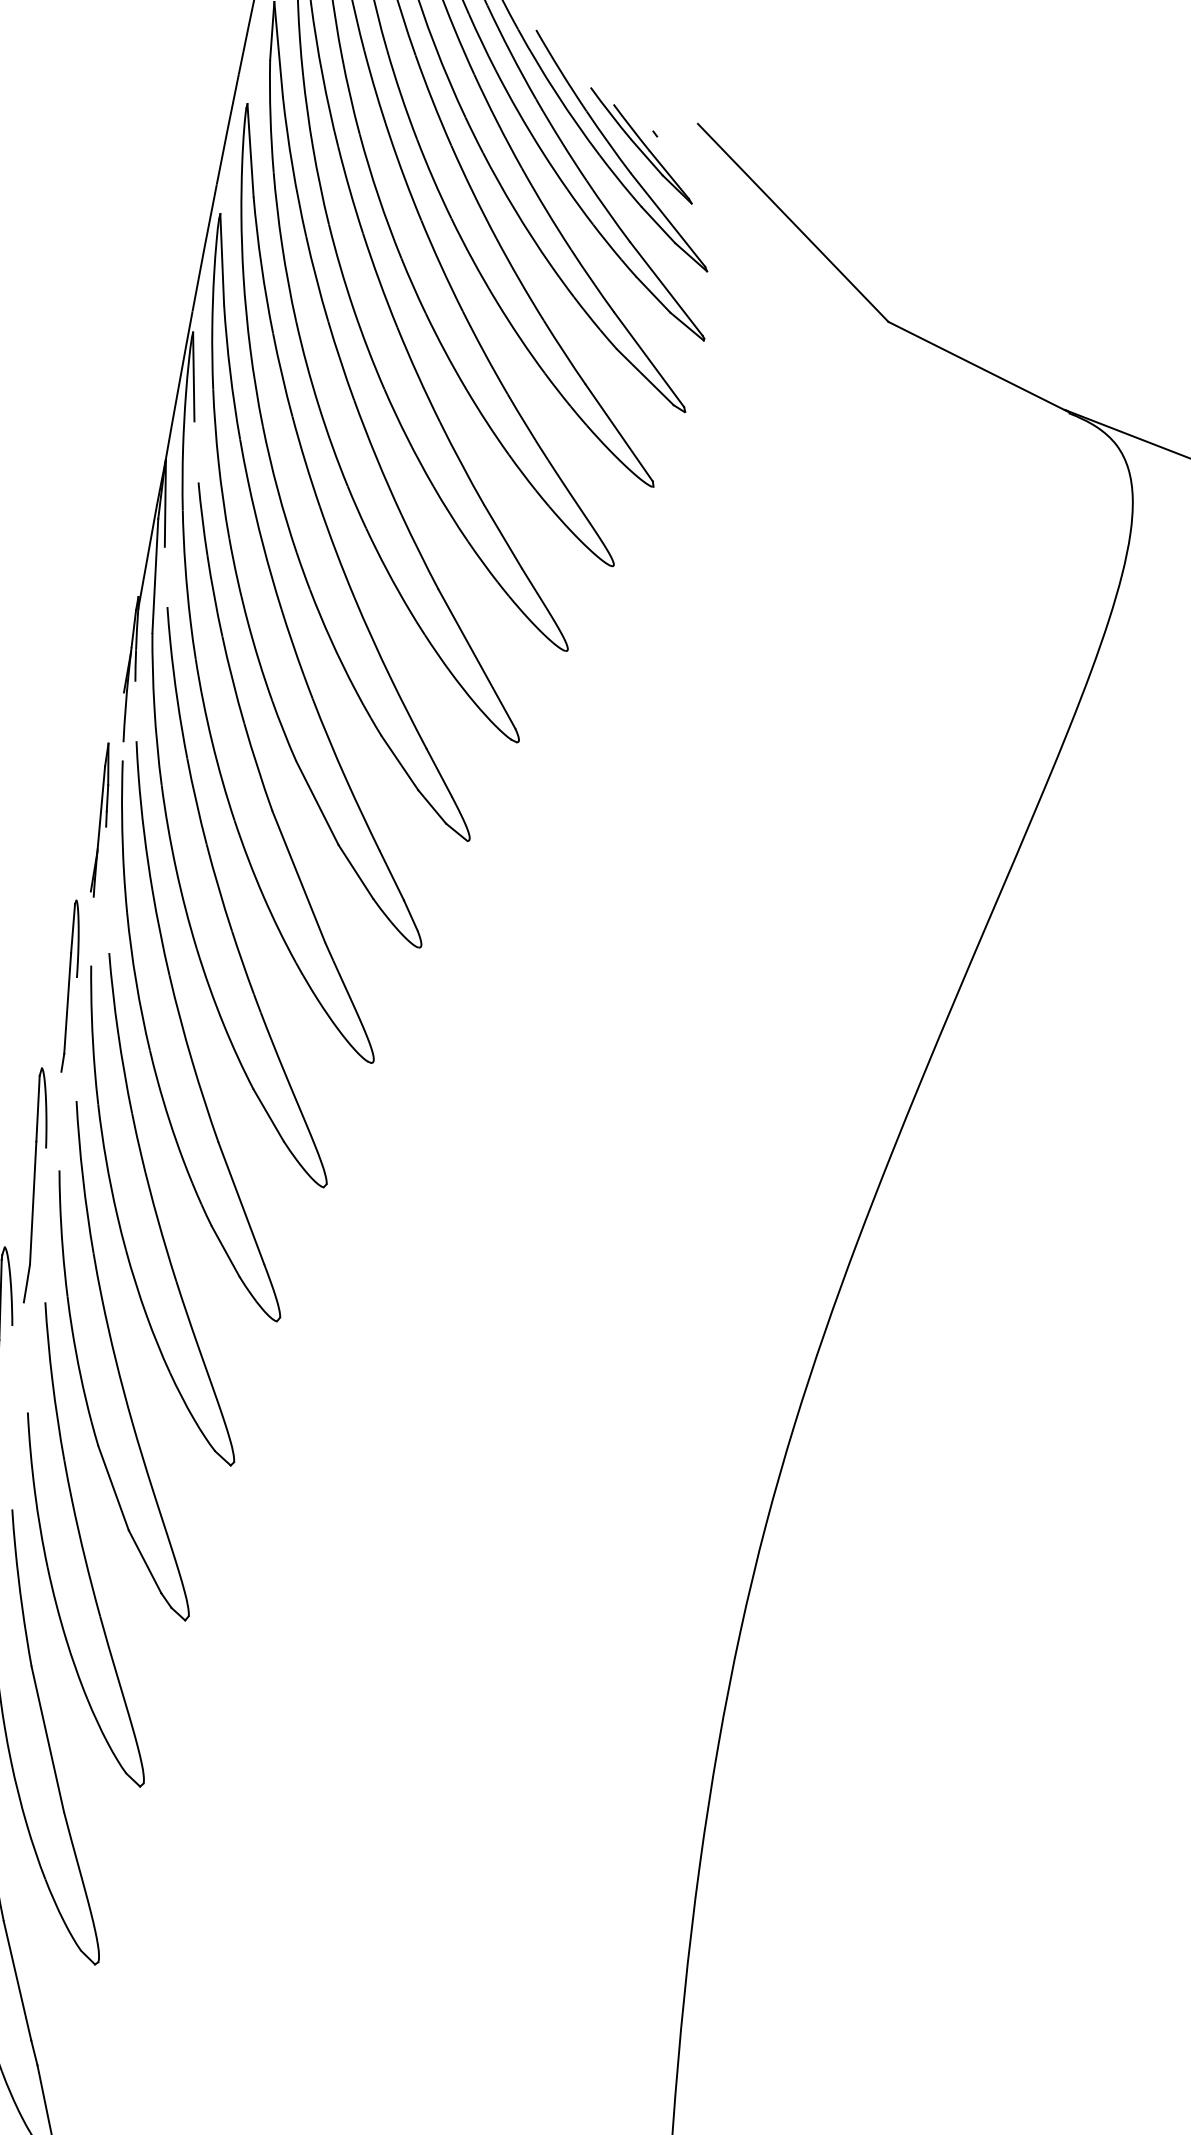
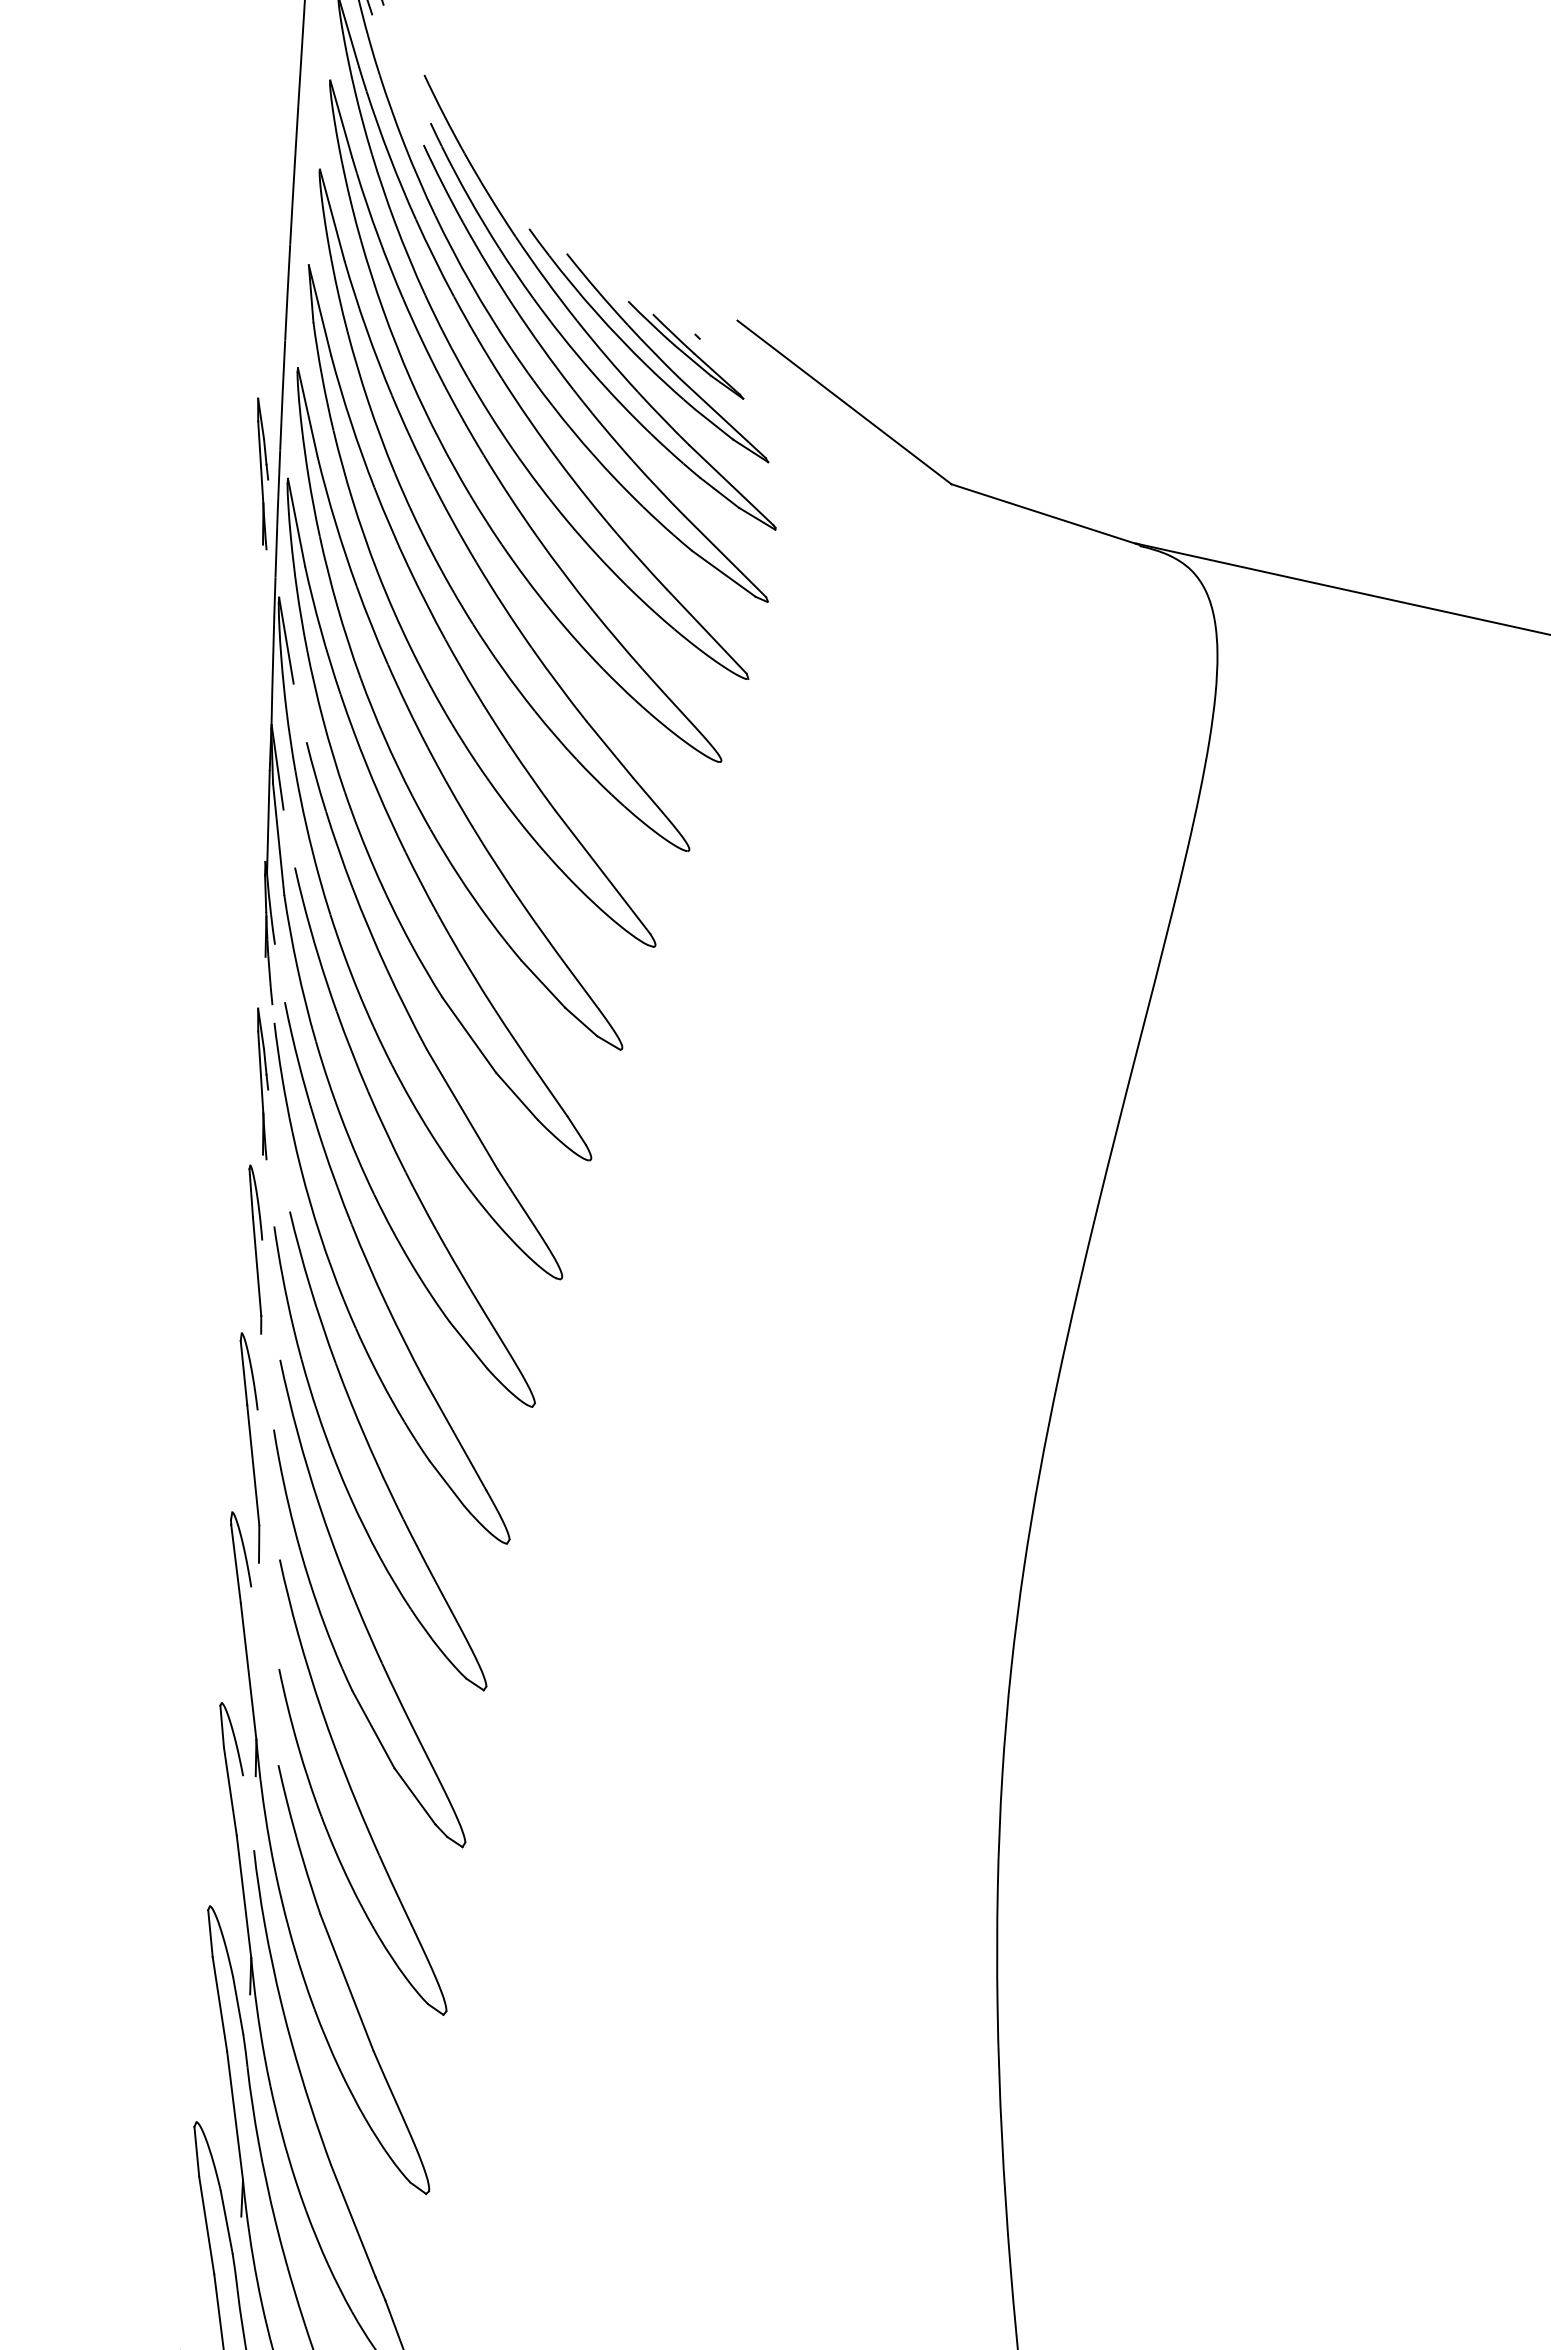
part: (196, 204) -> (263, 473), added

